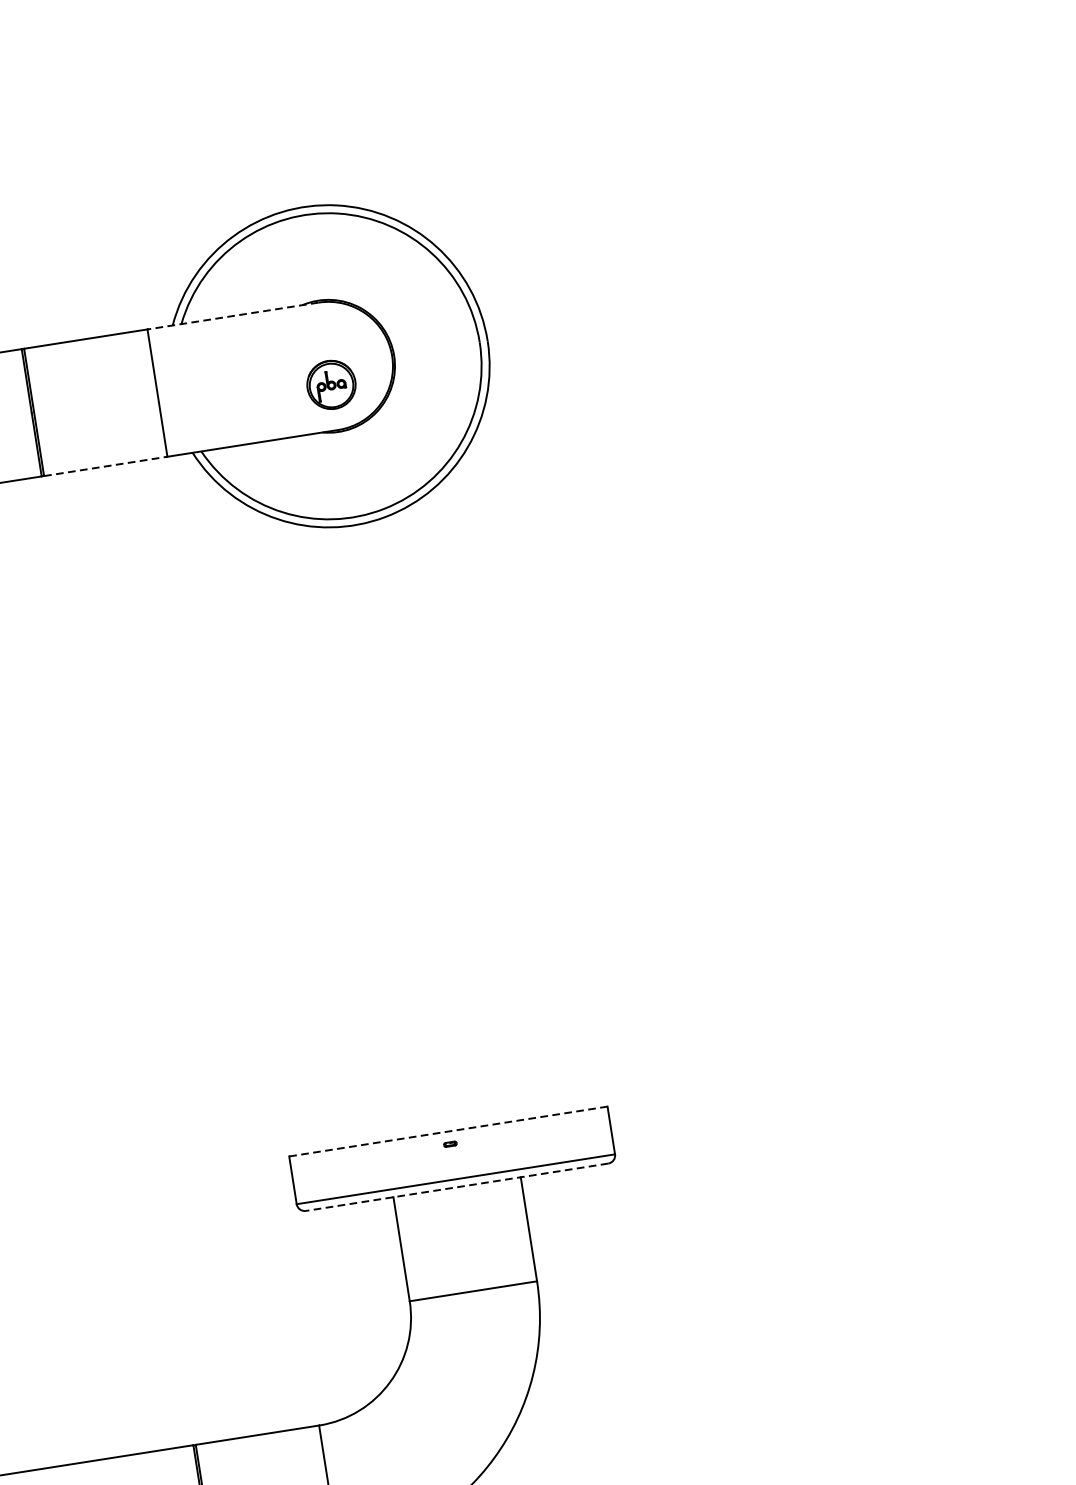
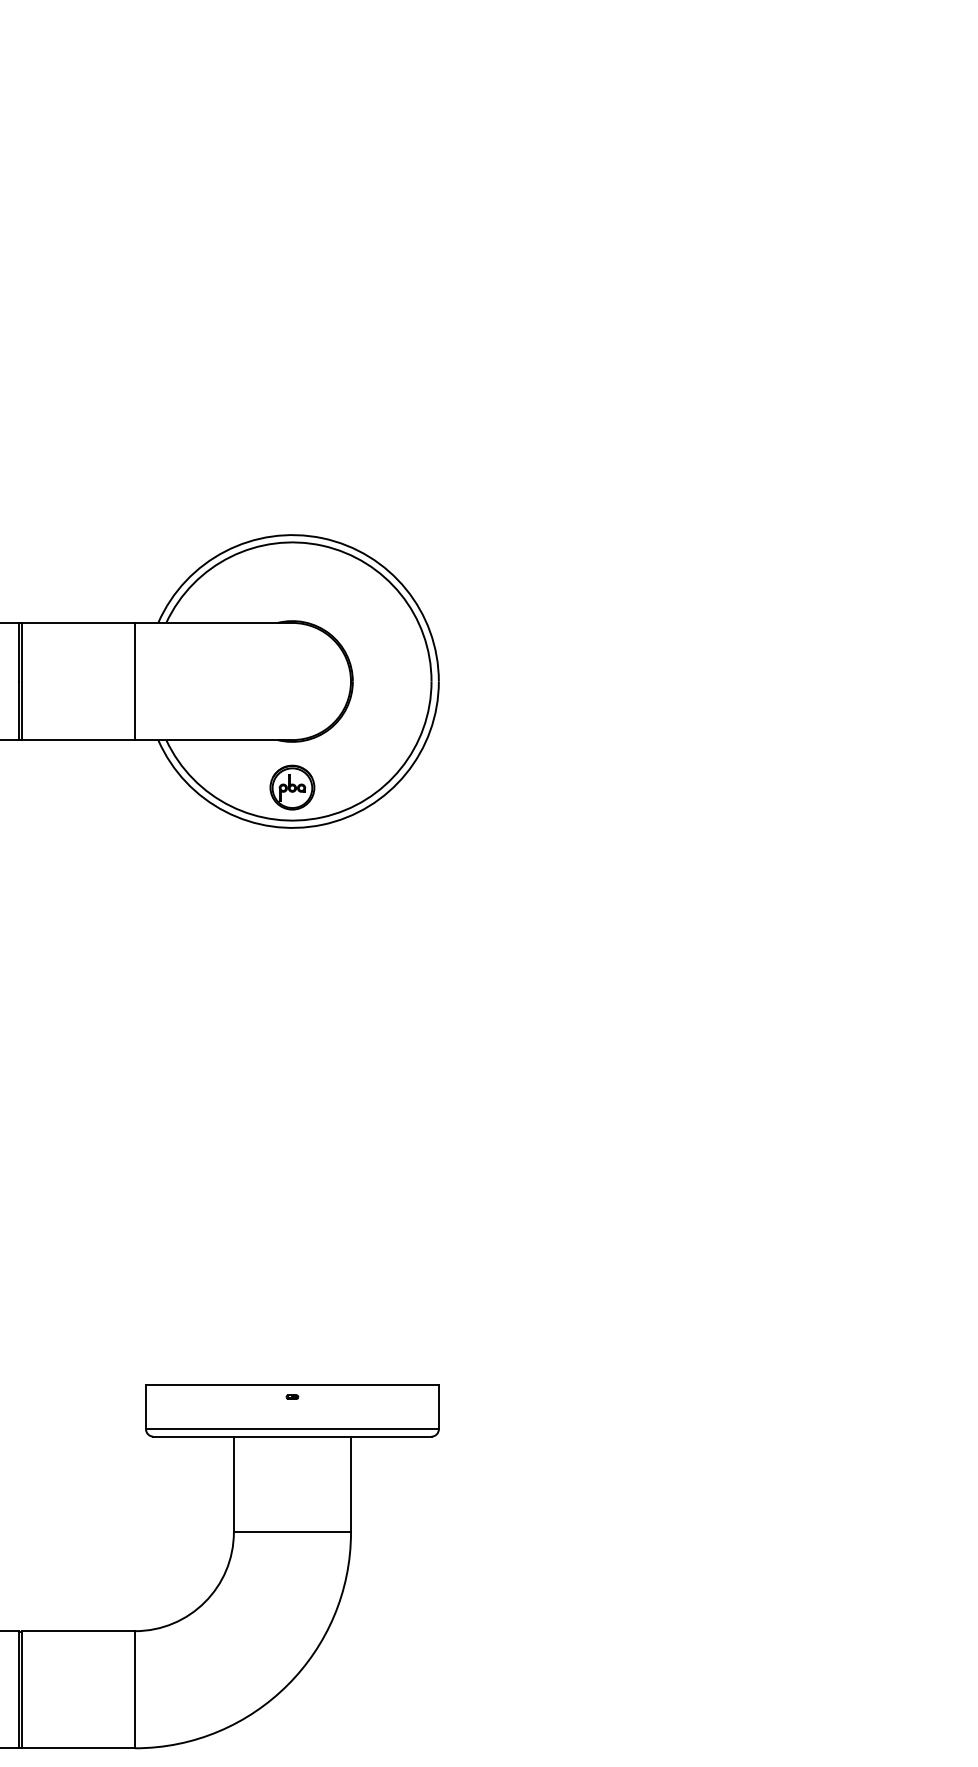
line: (232, 315) -> (213, 622), dashed -> solid
part: (331, 384) -> (292, 787), moved
line: (106, 466) -> (78, 740), dashed -> solid
line: (448, 1131) -> (292, 1385), dashed -> solid
line: (456, 1187) -> (291, 1436), dashed -> solid

